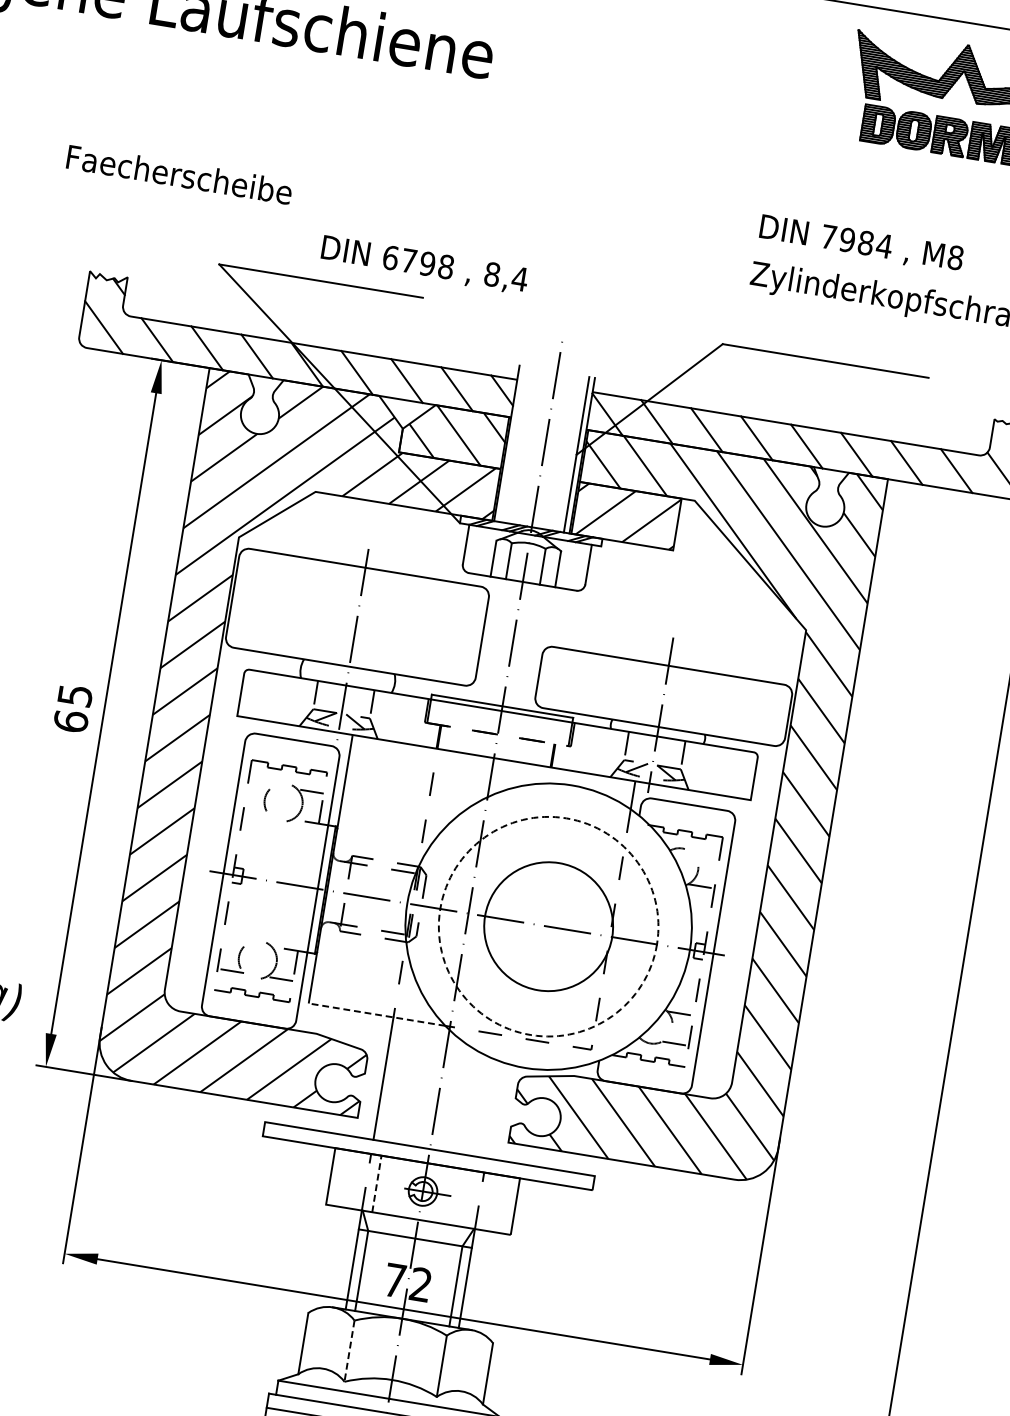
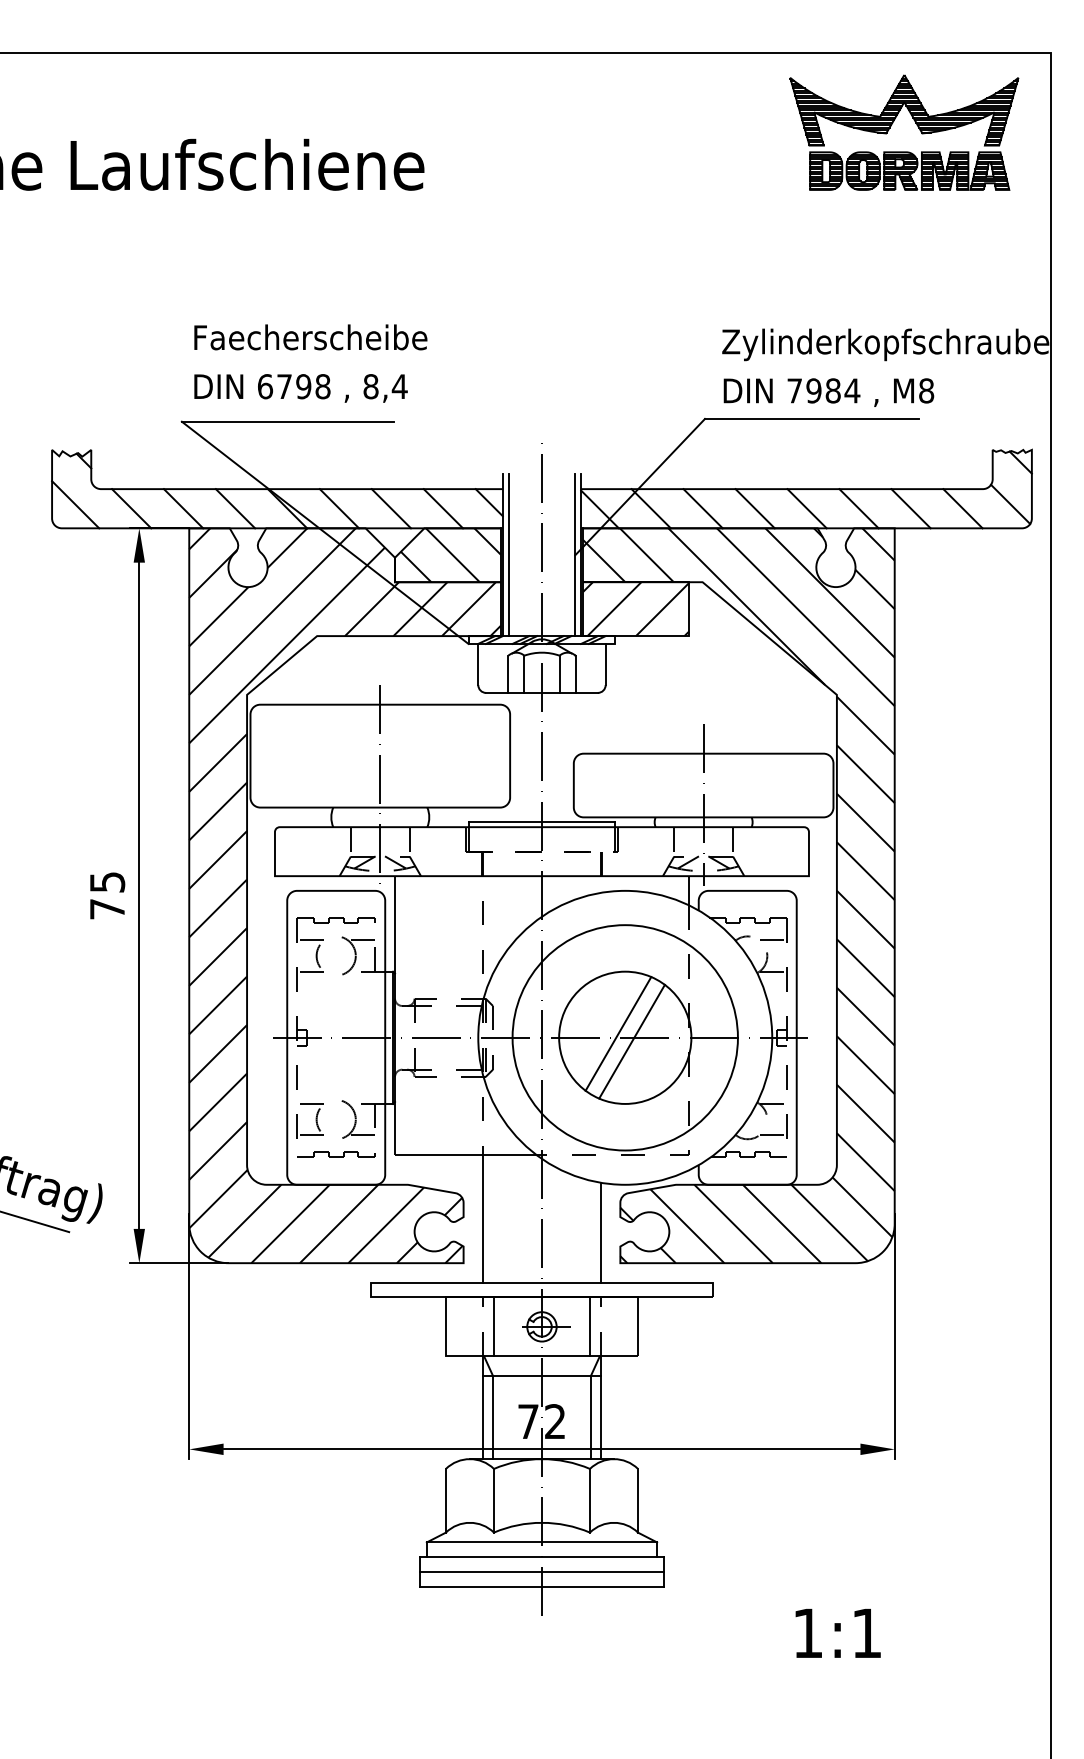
text: (179, 174) -> (310, 337), moved
text: (861, 243) -> (828, 392), moved
text: (424, 265) -> (300, 388), moved
line: (512, 444) -> (508, 555), added
text: (71, 720) -> (107, 908), 65 -> 75
line: (261, 783) -> (310, 940), added
line: (256, 813) -> (310, 971), added
line: (705, 856) -> (772, 940), added
line: (542, 921) -> (618, 1033), added
circle: (547, 926) -> (624, 1037), dashed -> solid
line: (554, 931) -> (631, 1041), added
line: (235, 940) -> (310, 1103), added
line: (376, 1014) -> (465, 1155), dashed -> solid
line: (494, 1109) -> (600, 1232), added
line: (376, 1183) -> (493, 1326), dashed -> solid
line: (468, 1198) -> (589, 1326), added
line: (349, 1350) -> (493, 1500), dashed -> solid

